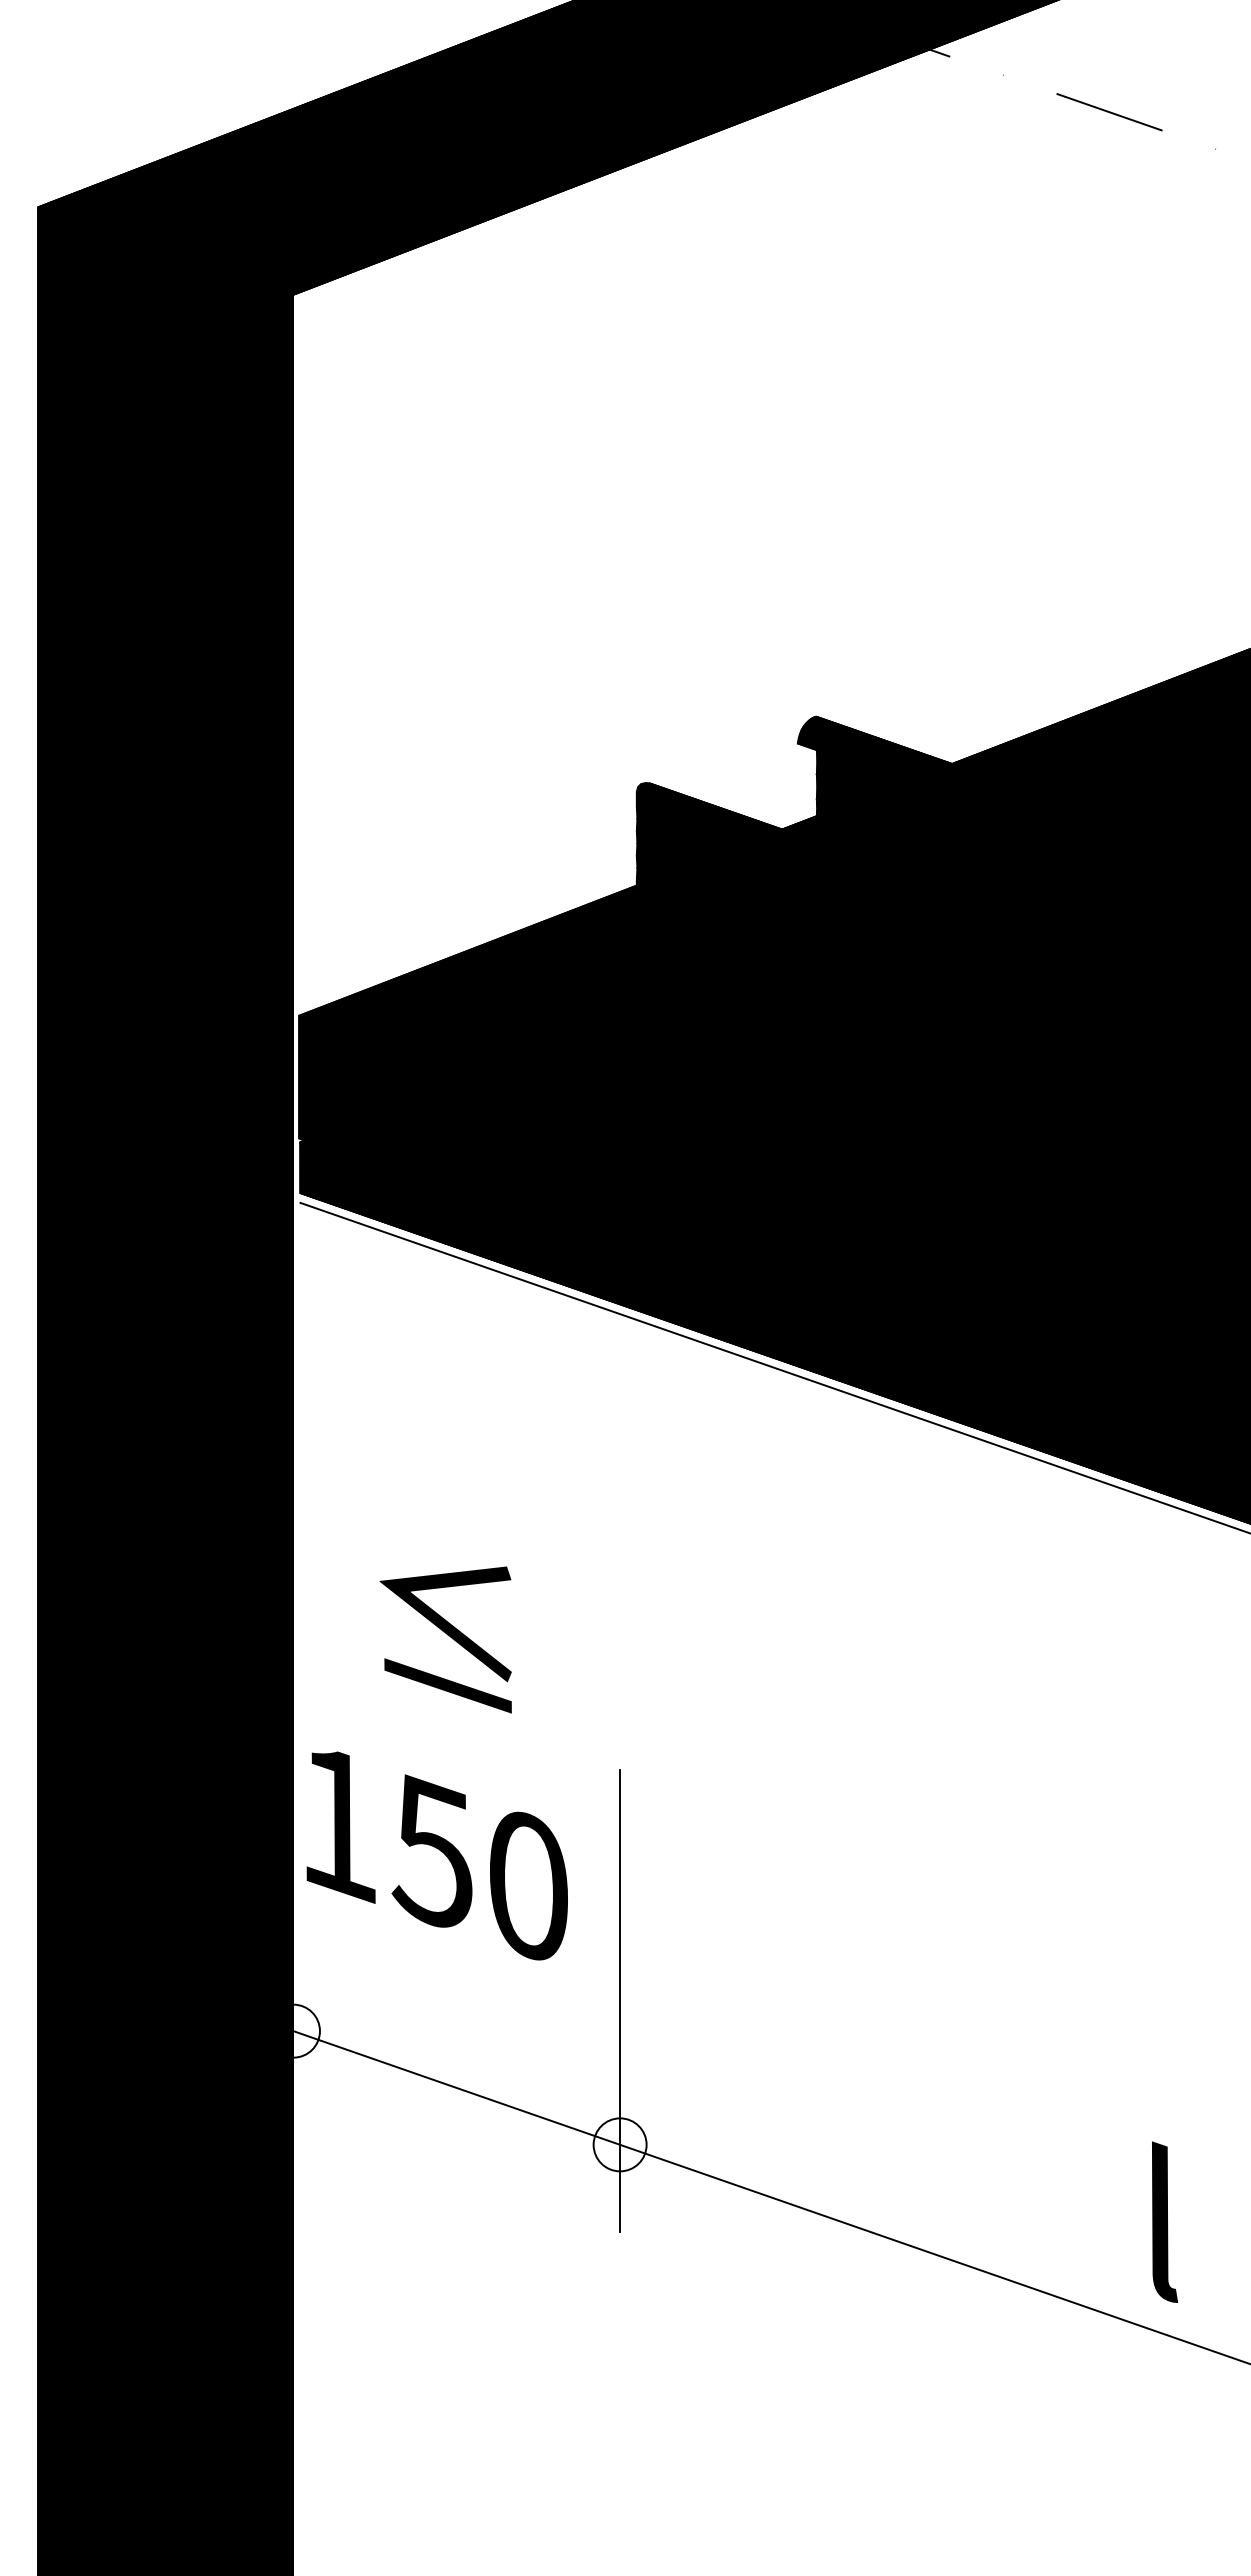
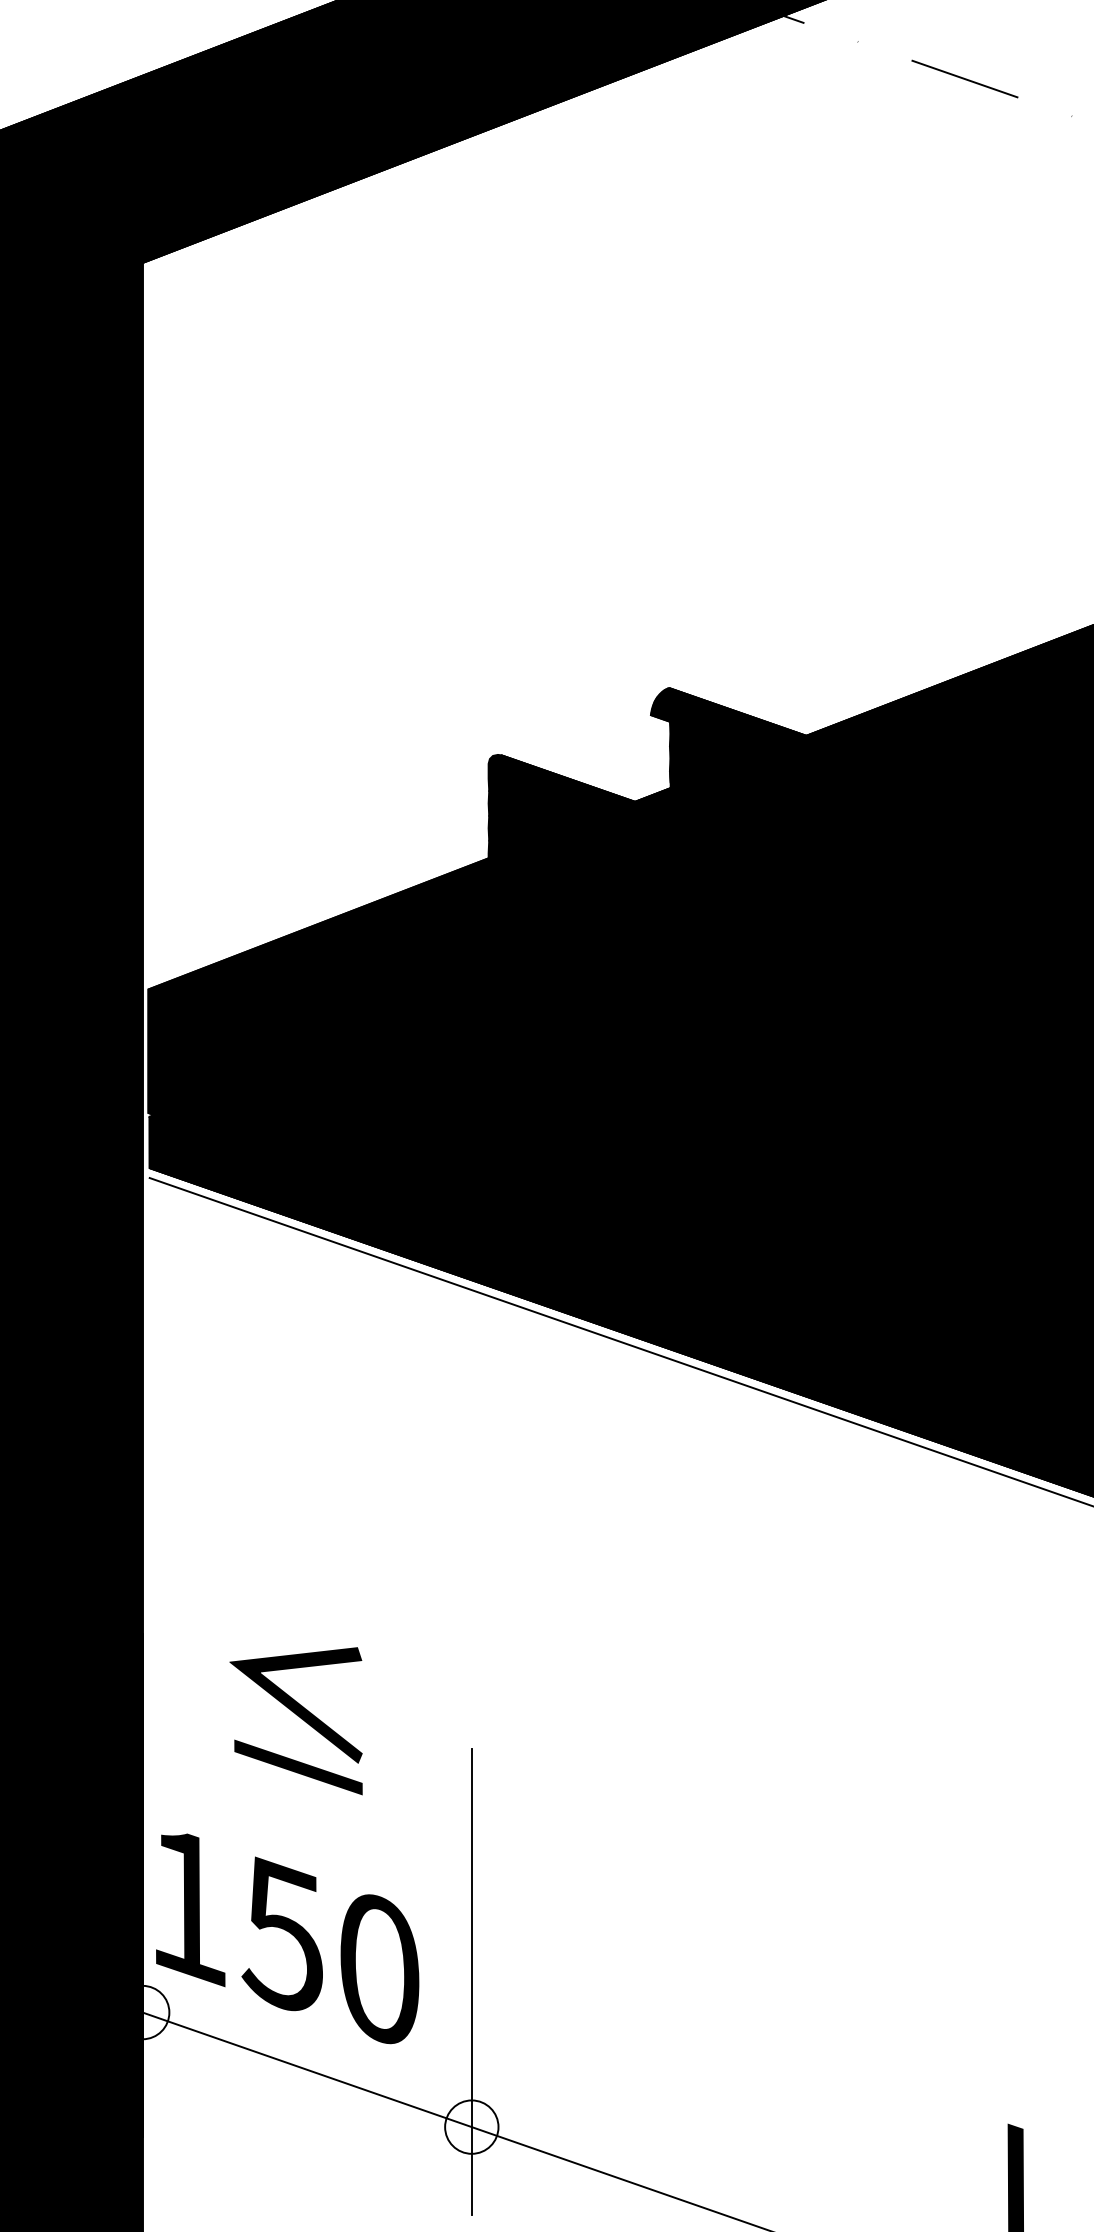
text: (436, 1763) -> (286, 1845), moved

